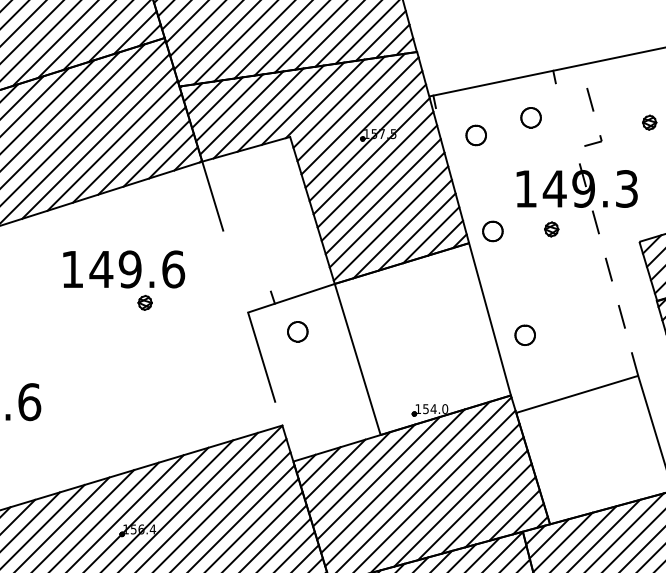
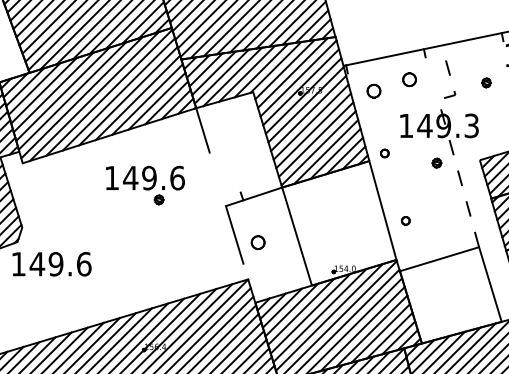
part: (551, 228) -> (436, 162), moved
part: (492, 231) -> (384, 153), size x0.6
part: (296, 331) -> (257, 242), moved
part: (524, 334) -> (405, 220), size x0.6

